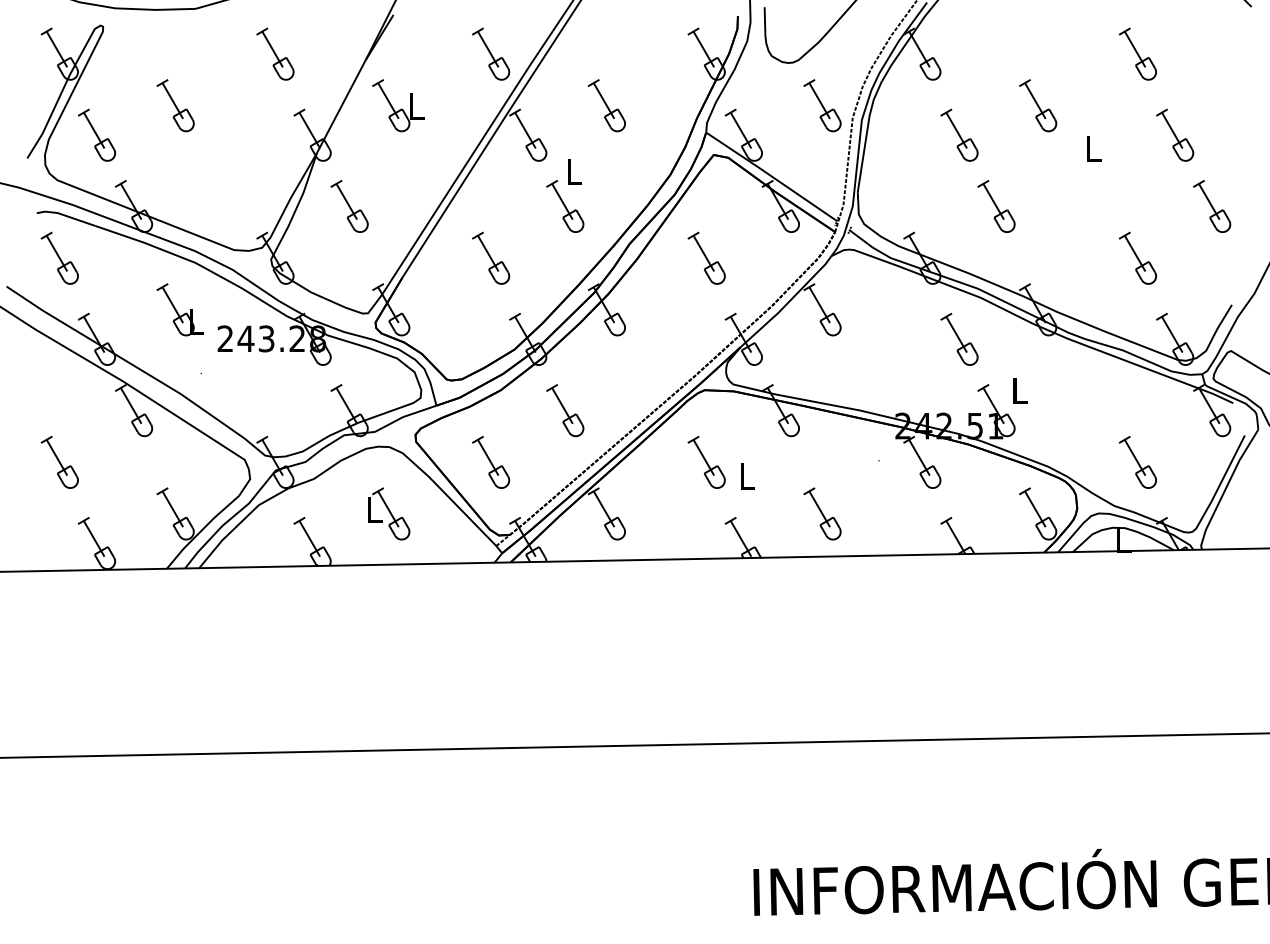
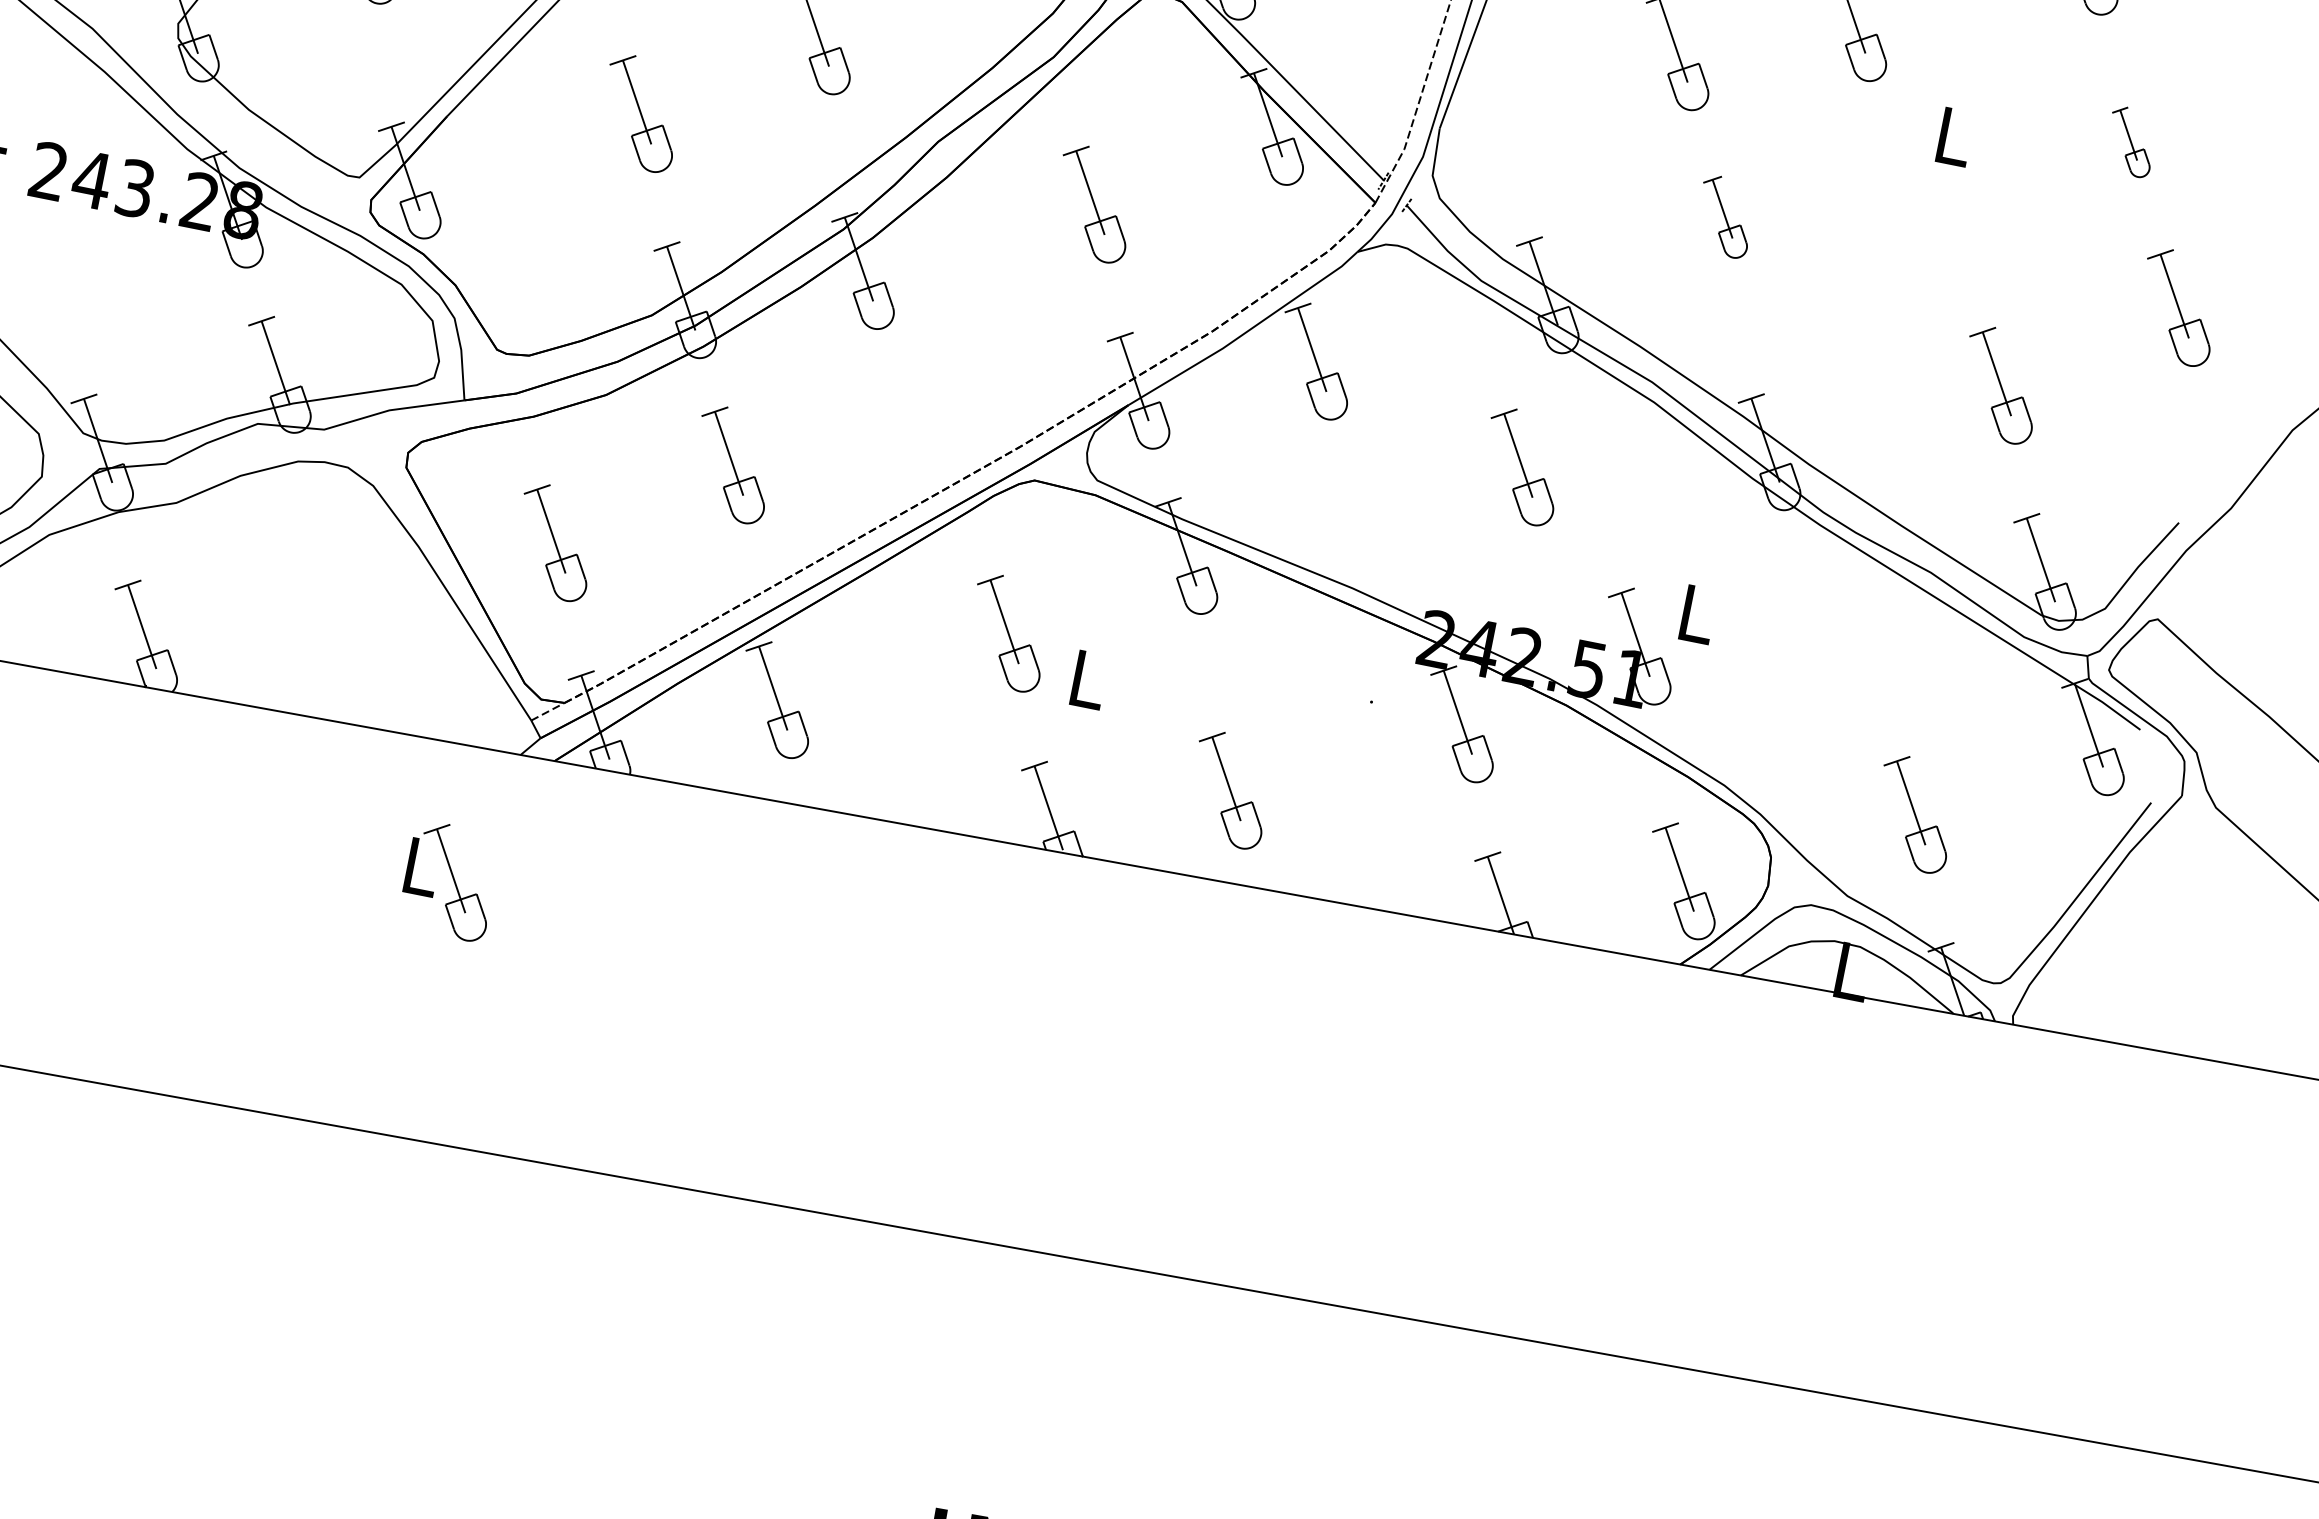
part: (1175, 134) -> (2131, 140), size x0.6
part: (996, 206) -> (1725, 216), size x0.7
part: (959, 338) -> (1522, 464), moved
part: (389, 513) -> (451, 880), moved

